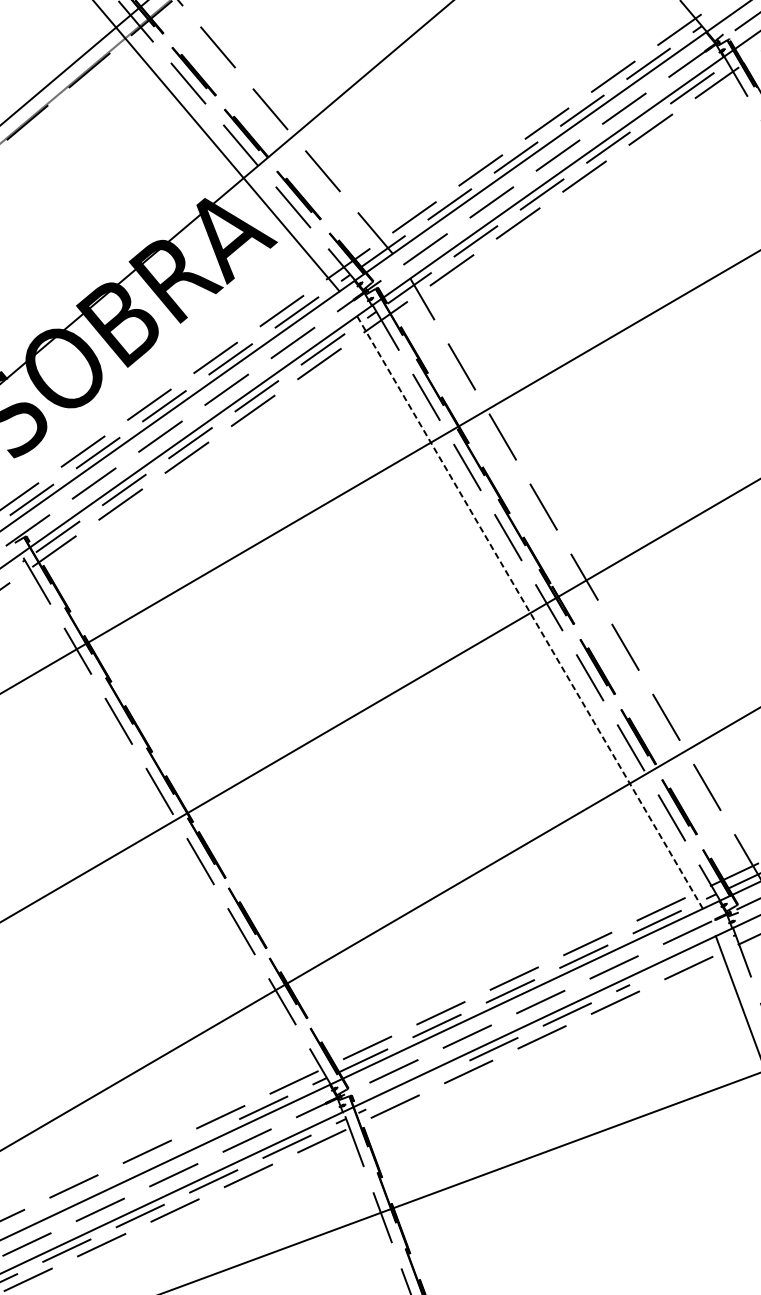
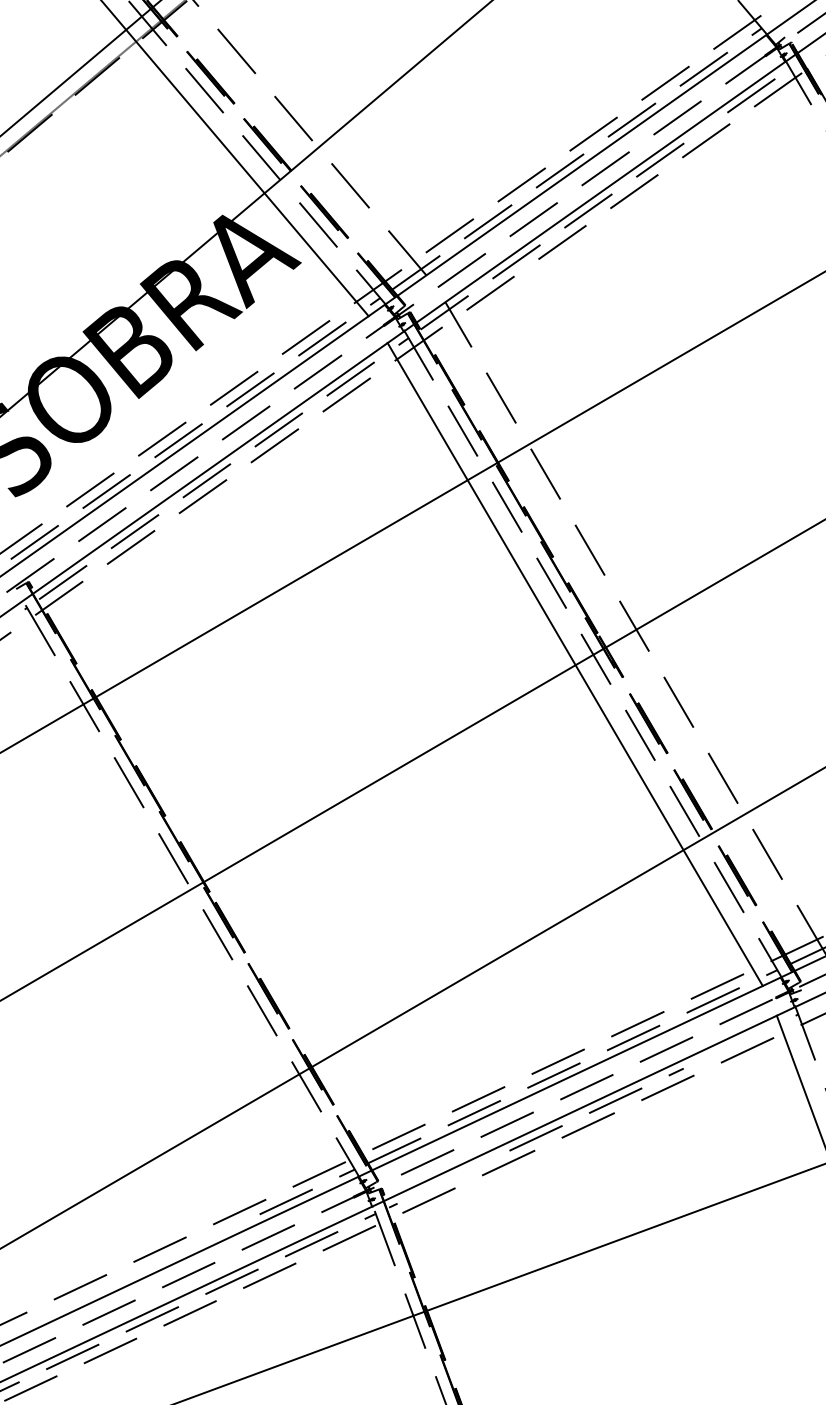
line: (529, 612) -> (574, 664), dashed -> solid

